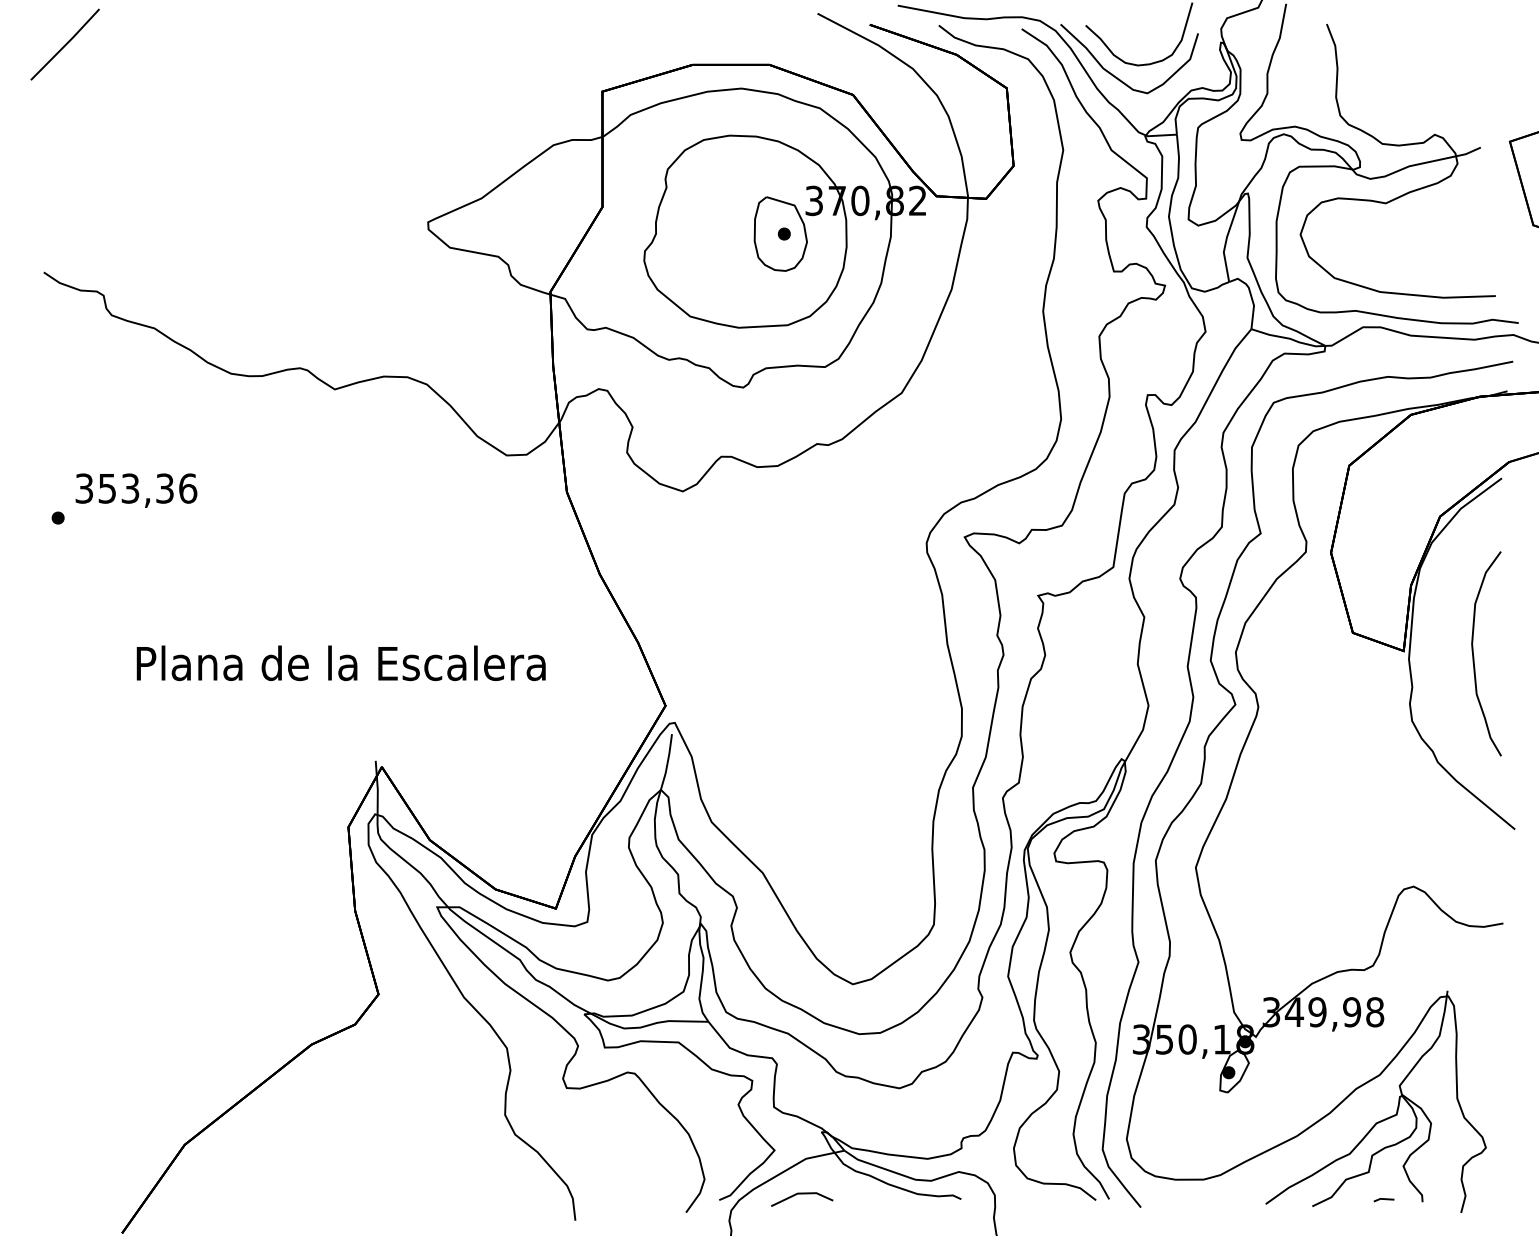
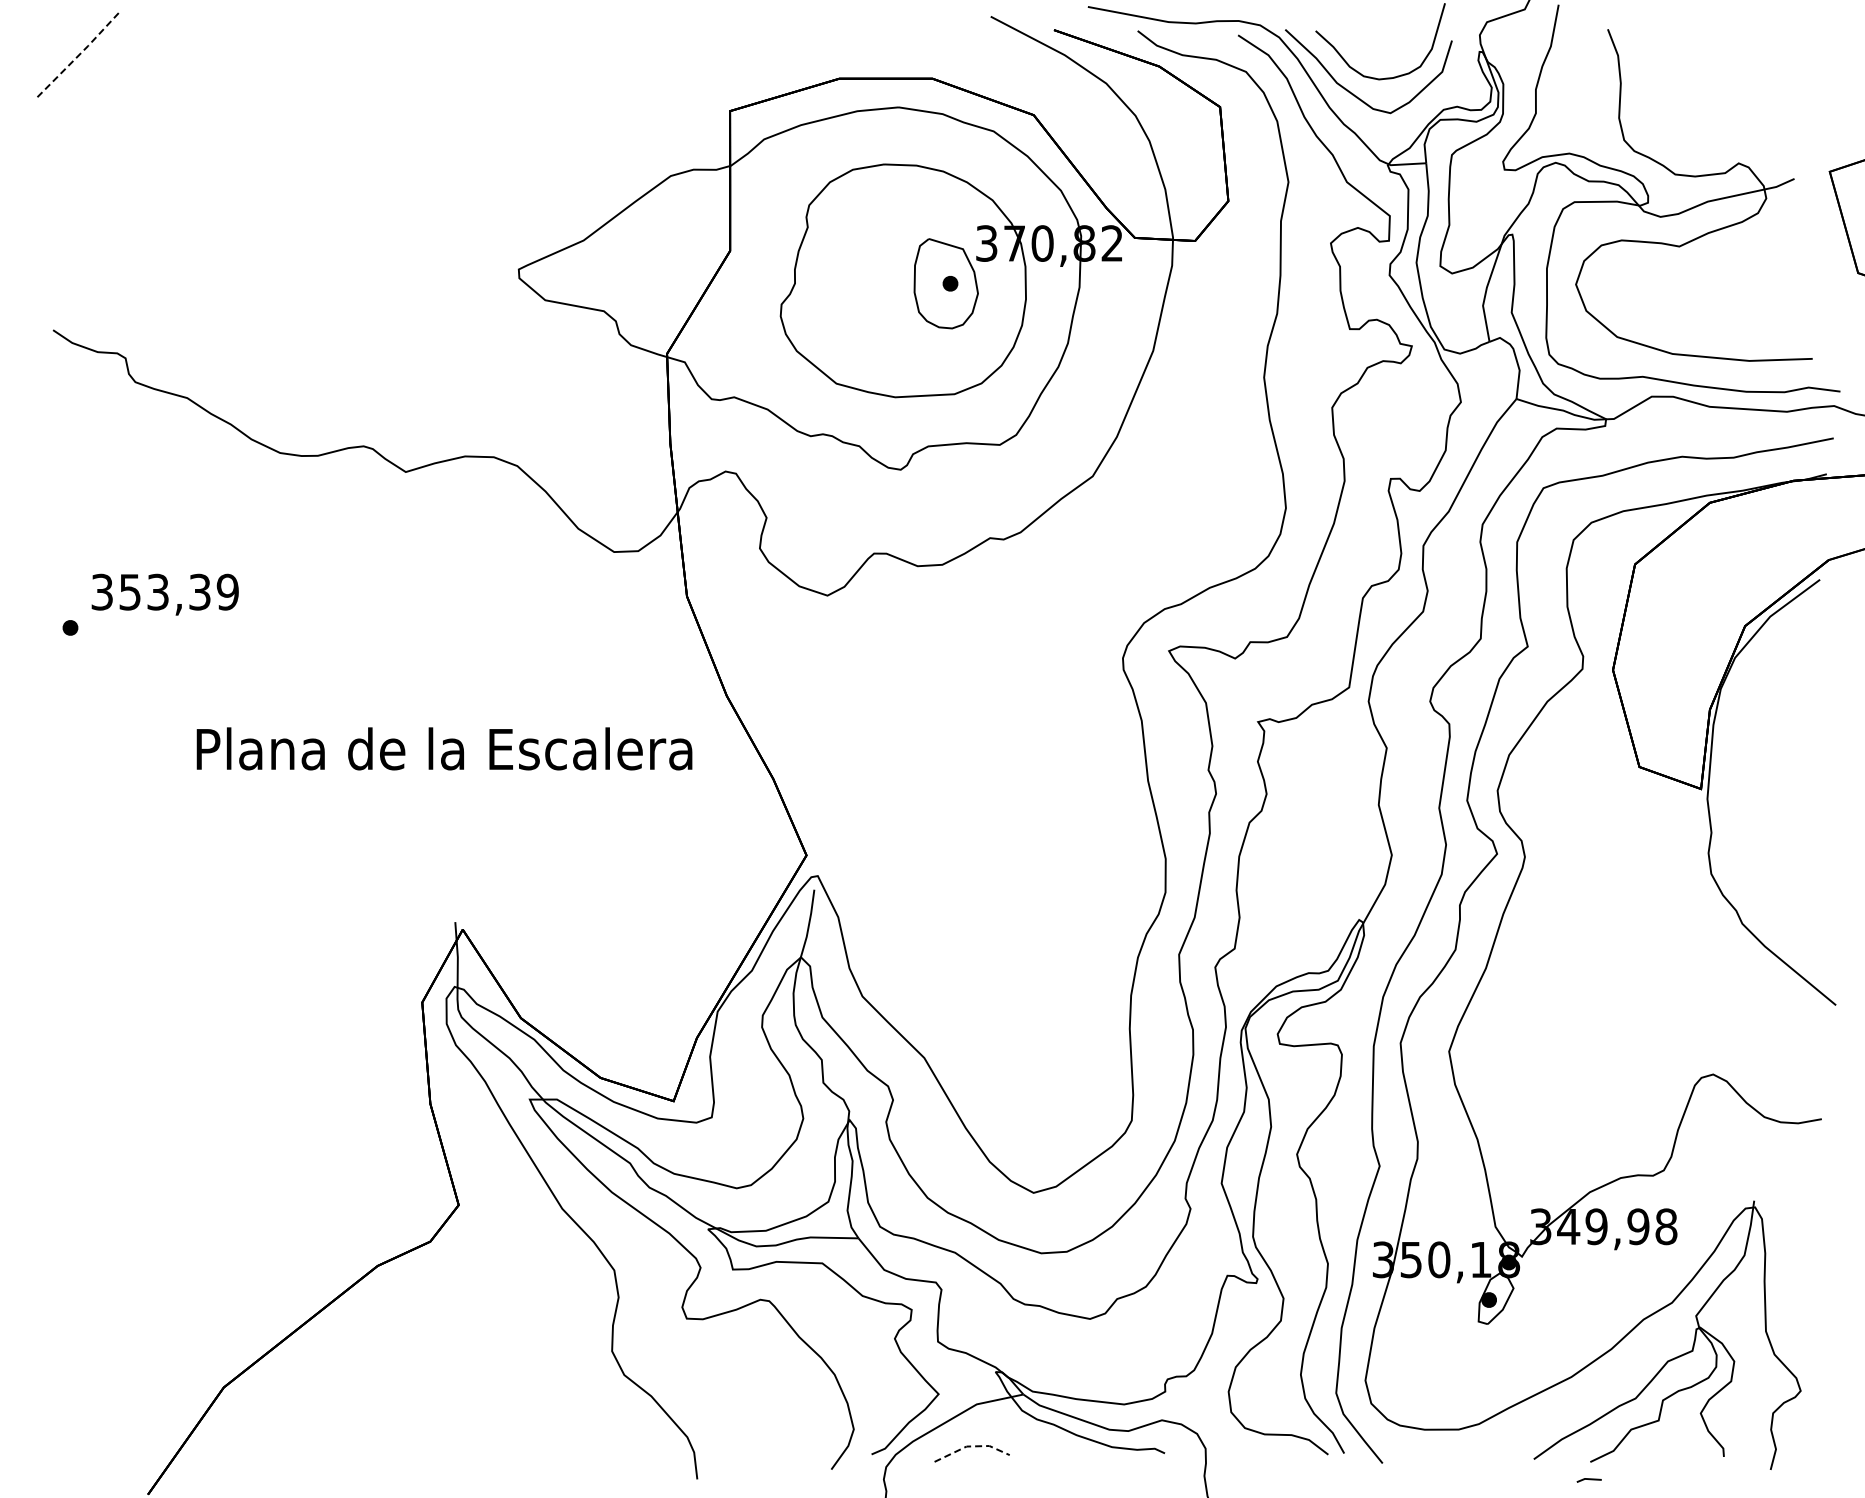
line: (65, 44) -> (79, 54), solid -> dashed
text: (187, 488) -> (227, 591), 353,36 -> 353,39
curve: (1474, 655) -> (1786, 794), removed
text: (341, 662) -> (444, 748), moved
line: (801, 1193) -> (971, 1446), solid -> dashed
line: (1383, 1199) -> (1588, 1479), moved

